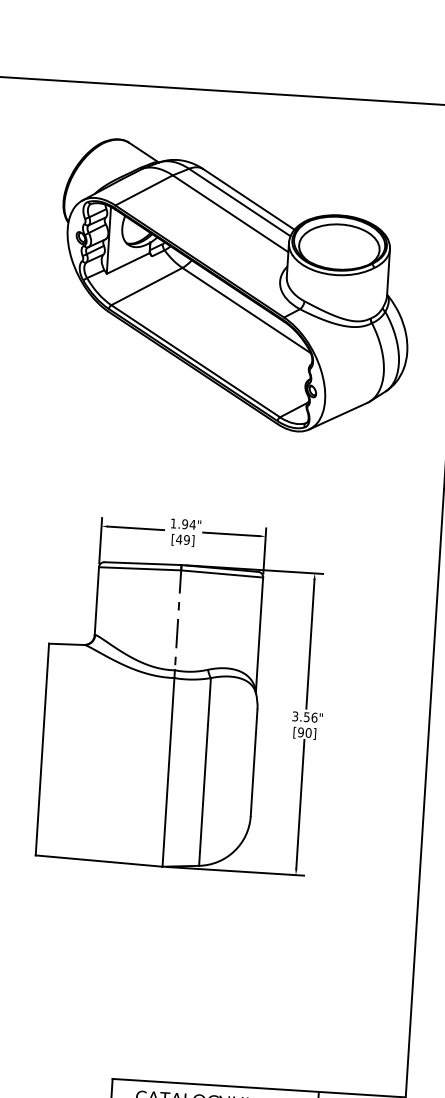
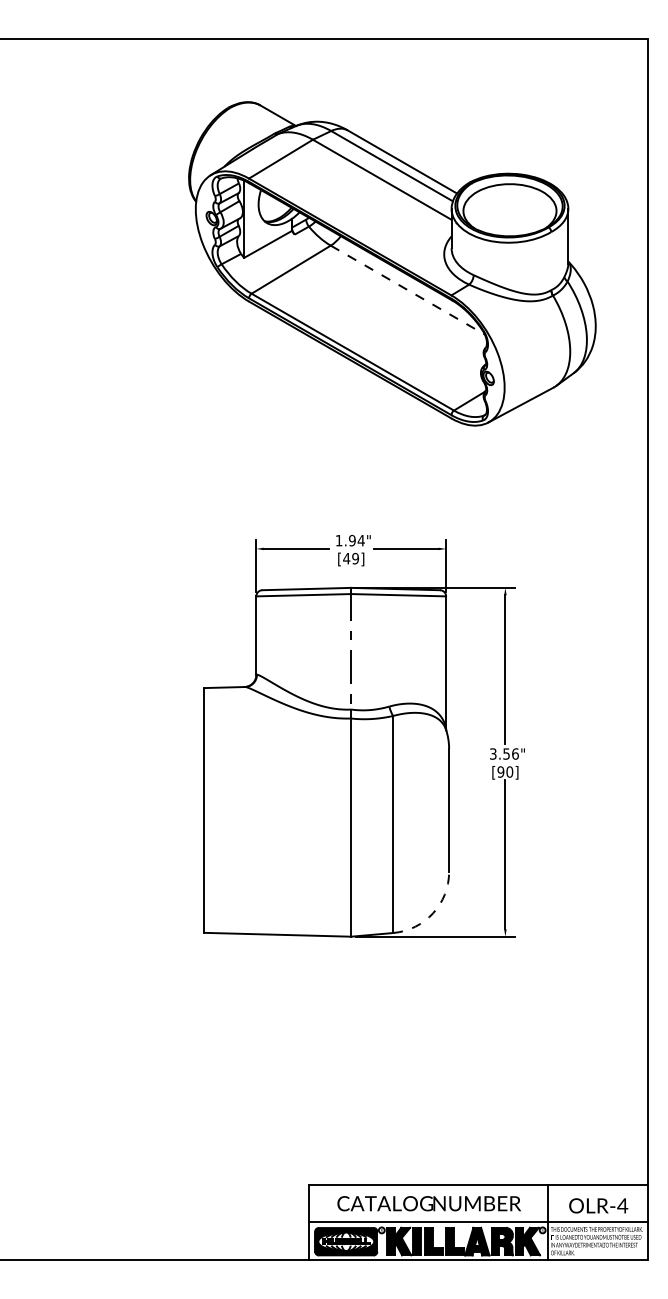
line: (246, 310) -> (407, 290), solid -> dashed
arc: (234, 851) -> (433, 913), solid -> dashed

